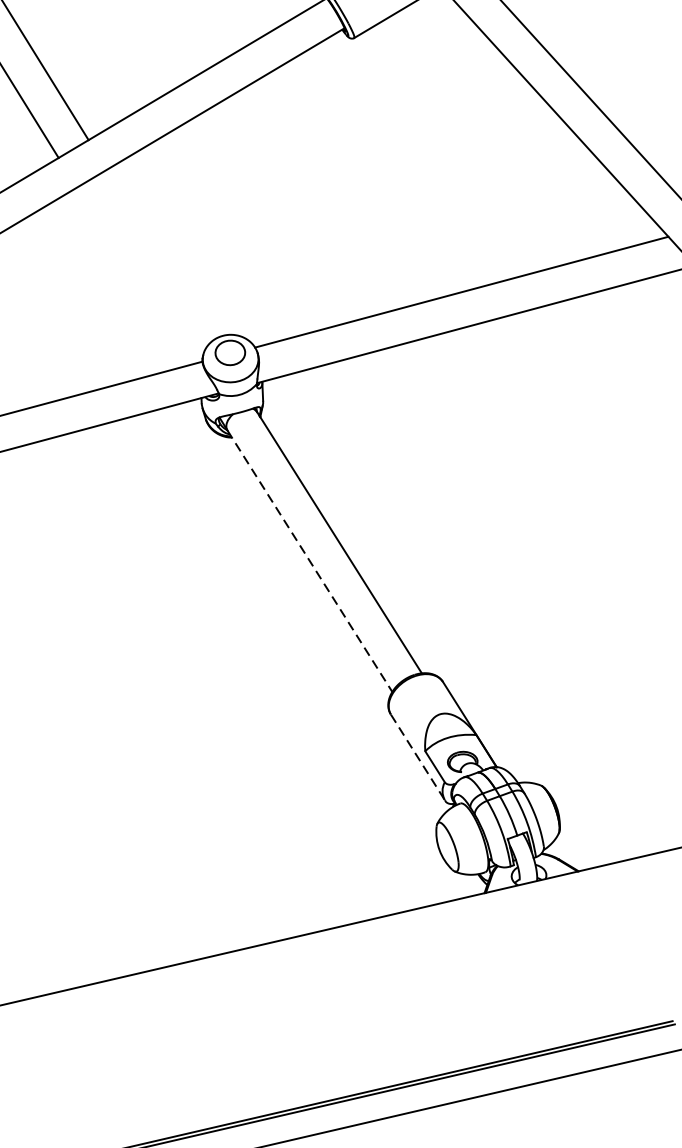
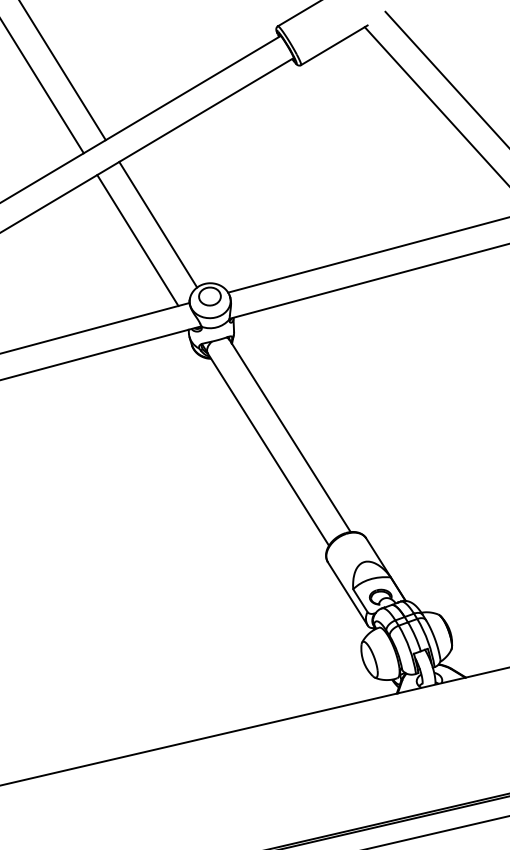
line: (160, 254) -> (158, 224), added
line: (131, 276) -> (137, 240), added
line: (309, 561) -> (268, 449), dashed -> solid
line: (418, 758) -> (348, 594), dashed -> solid

